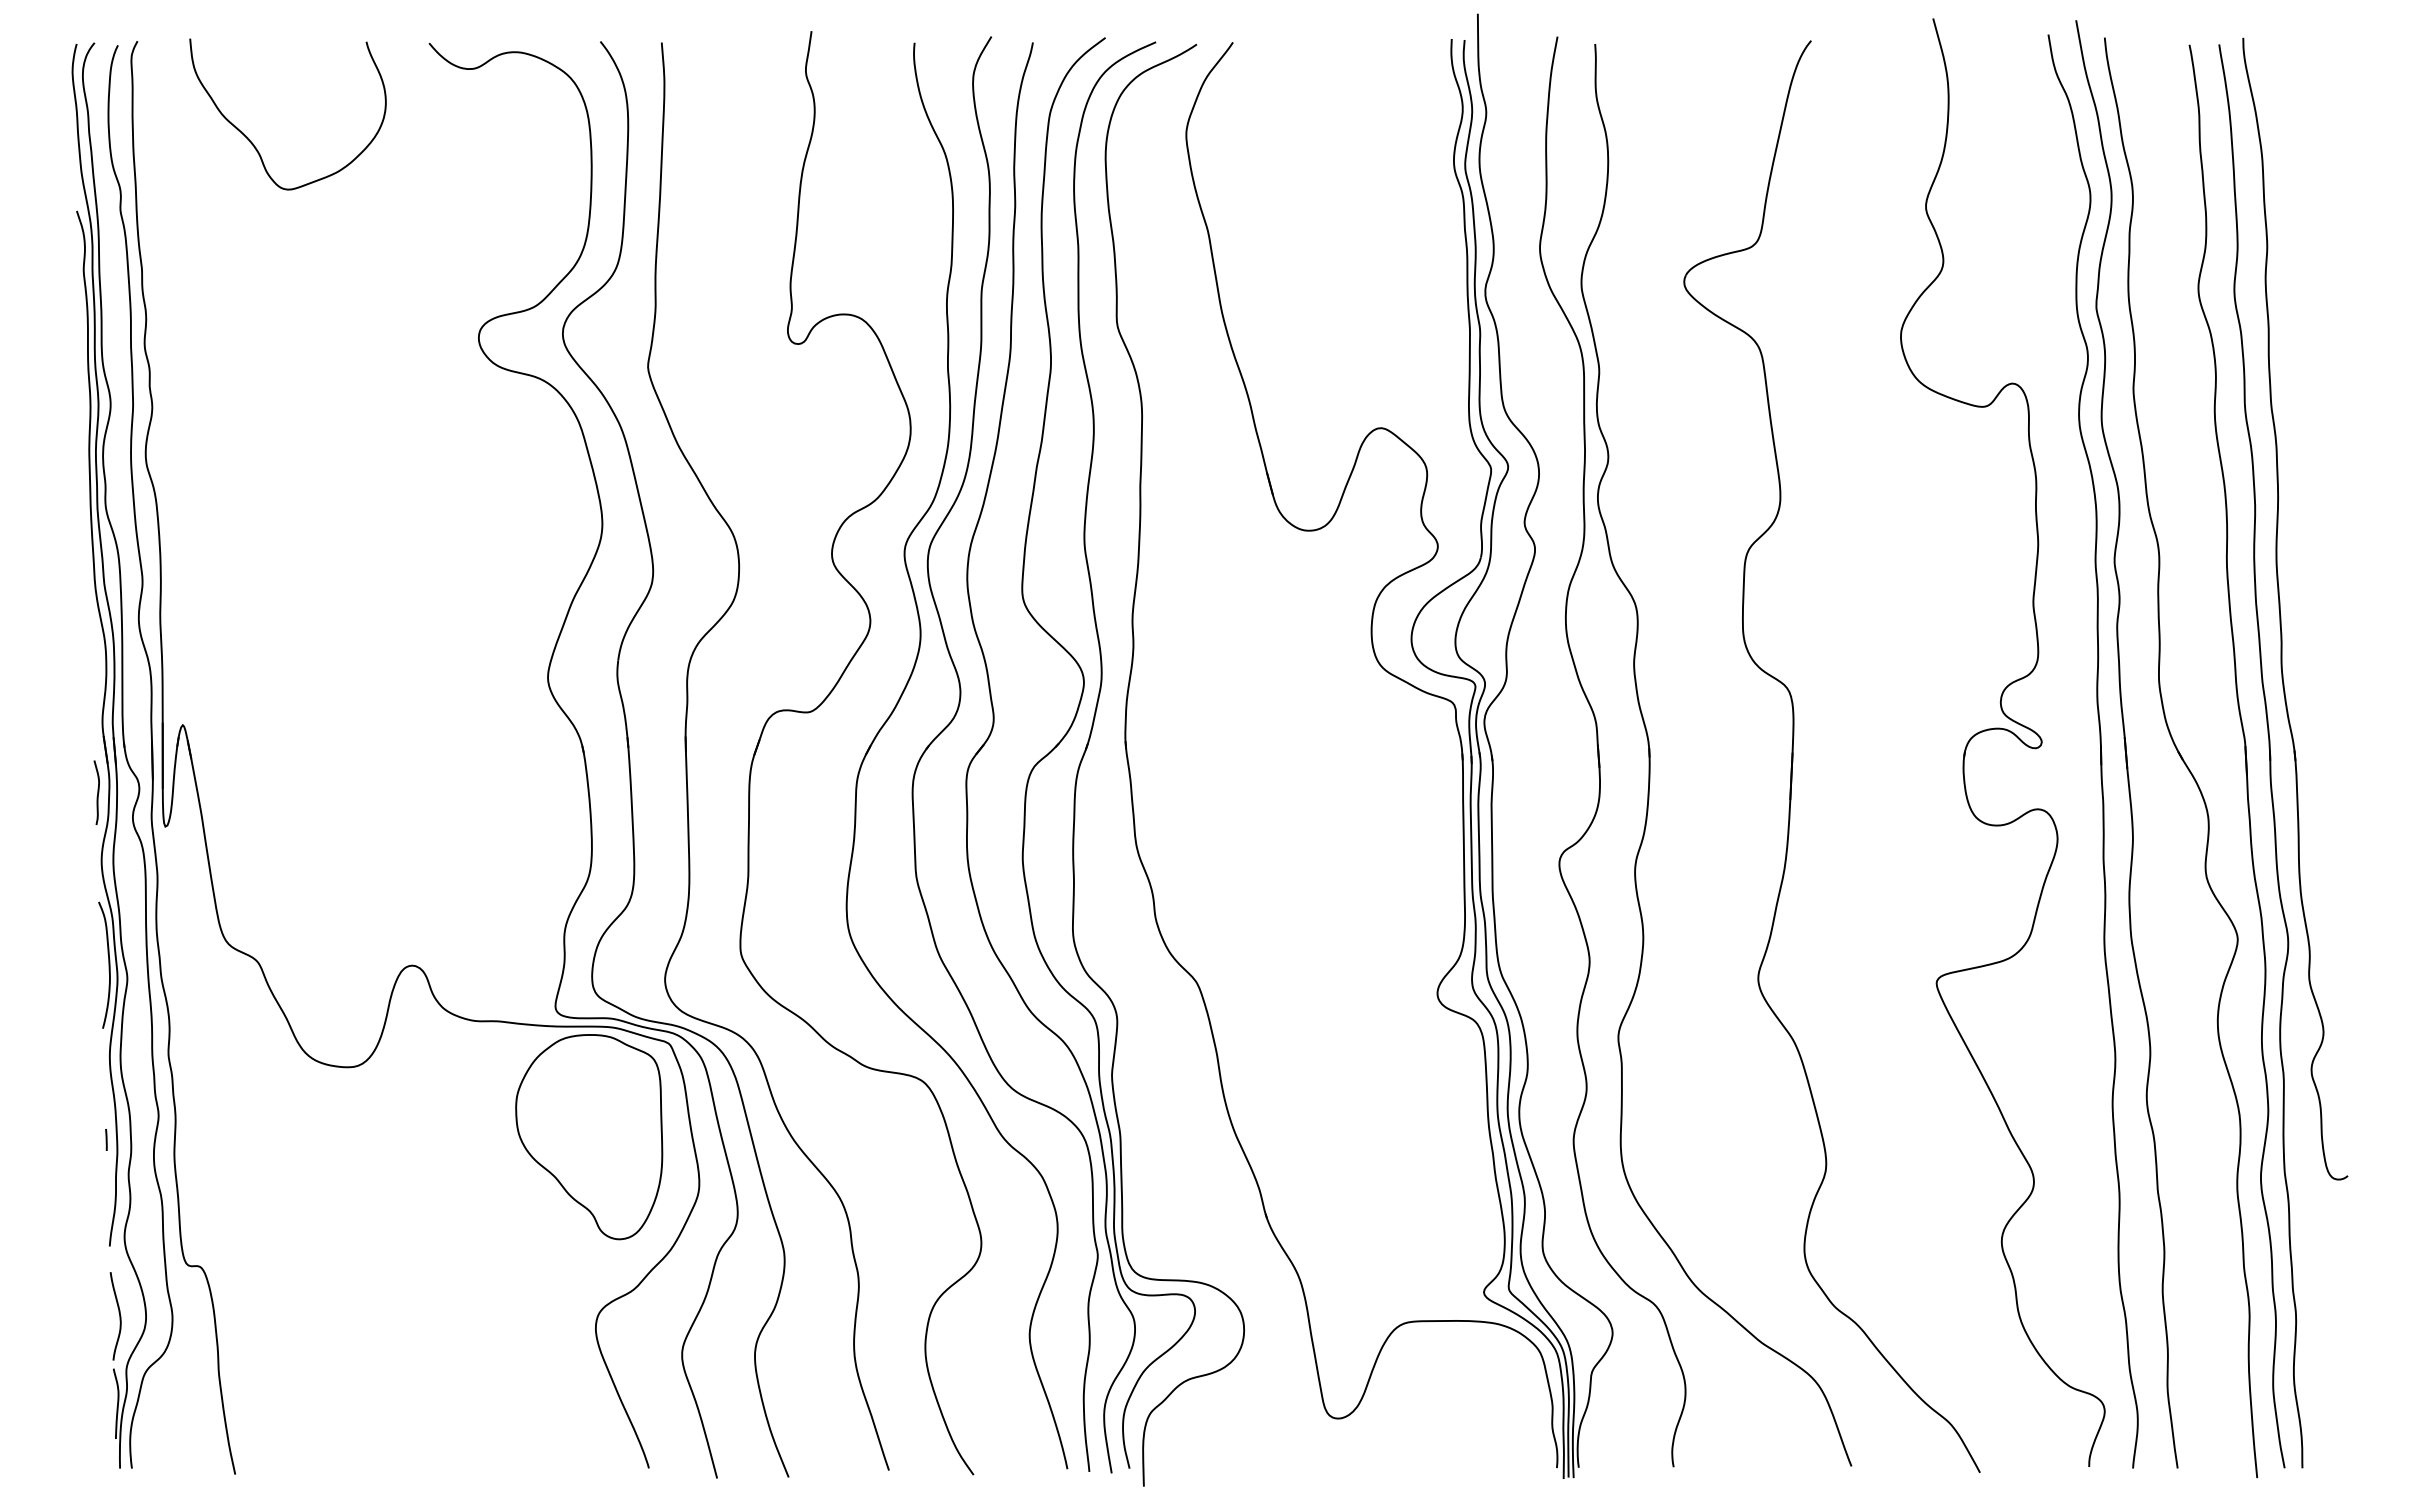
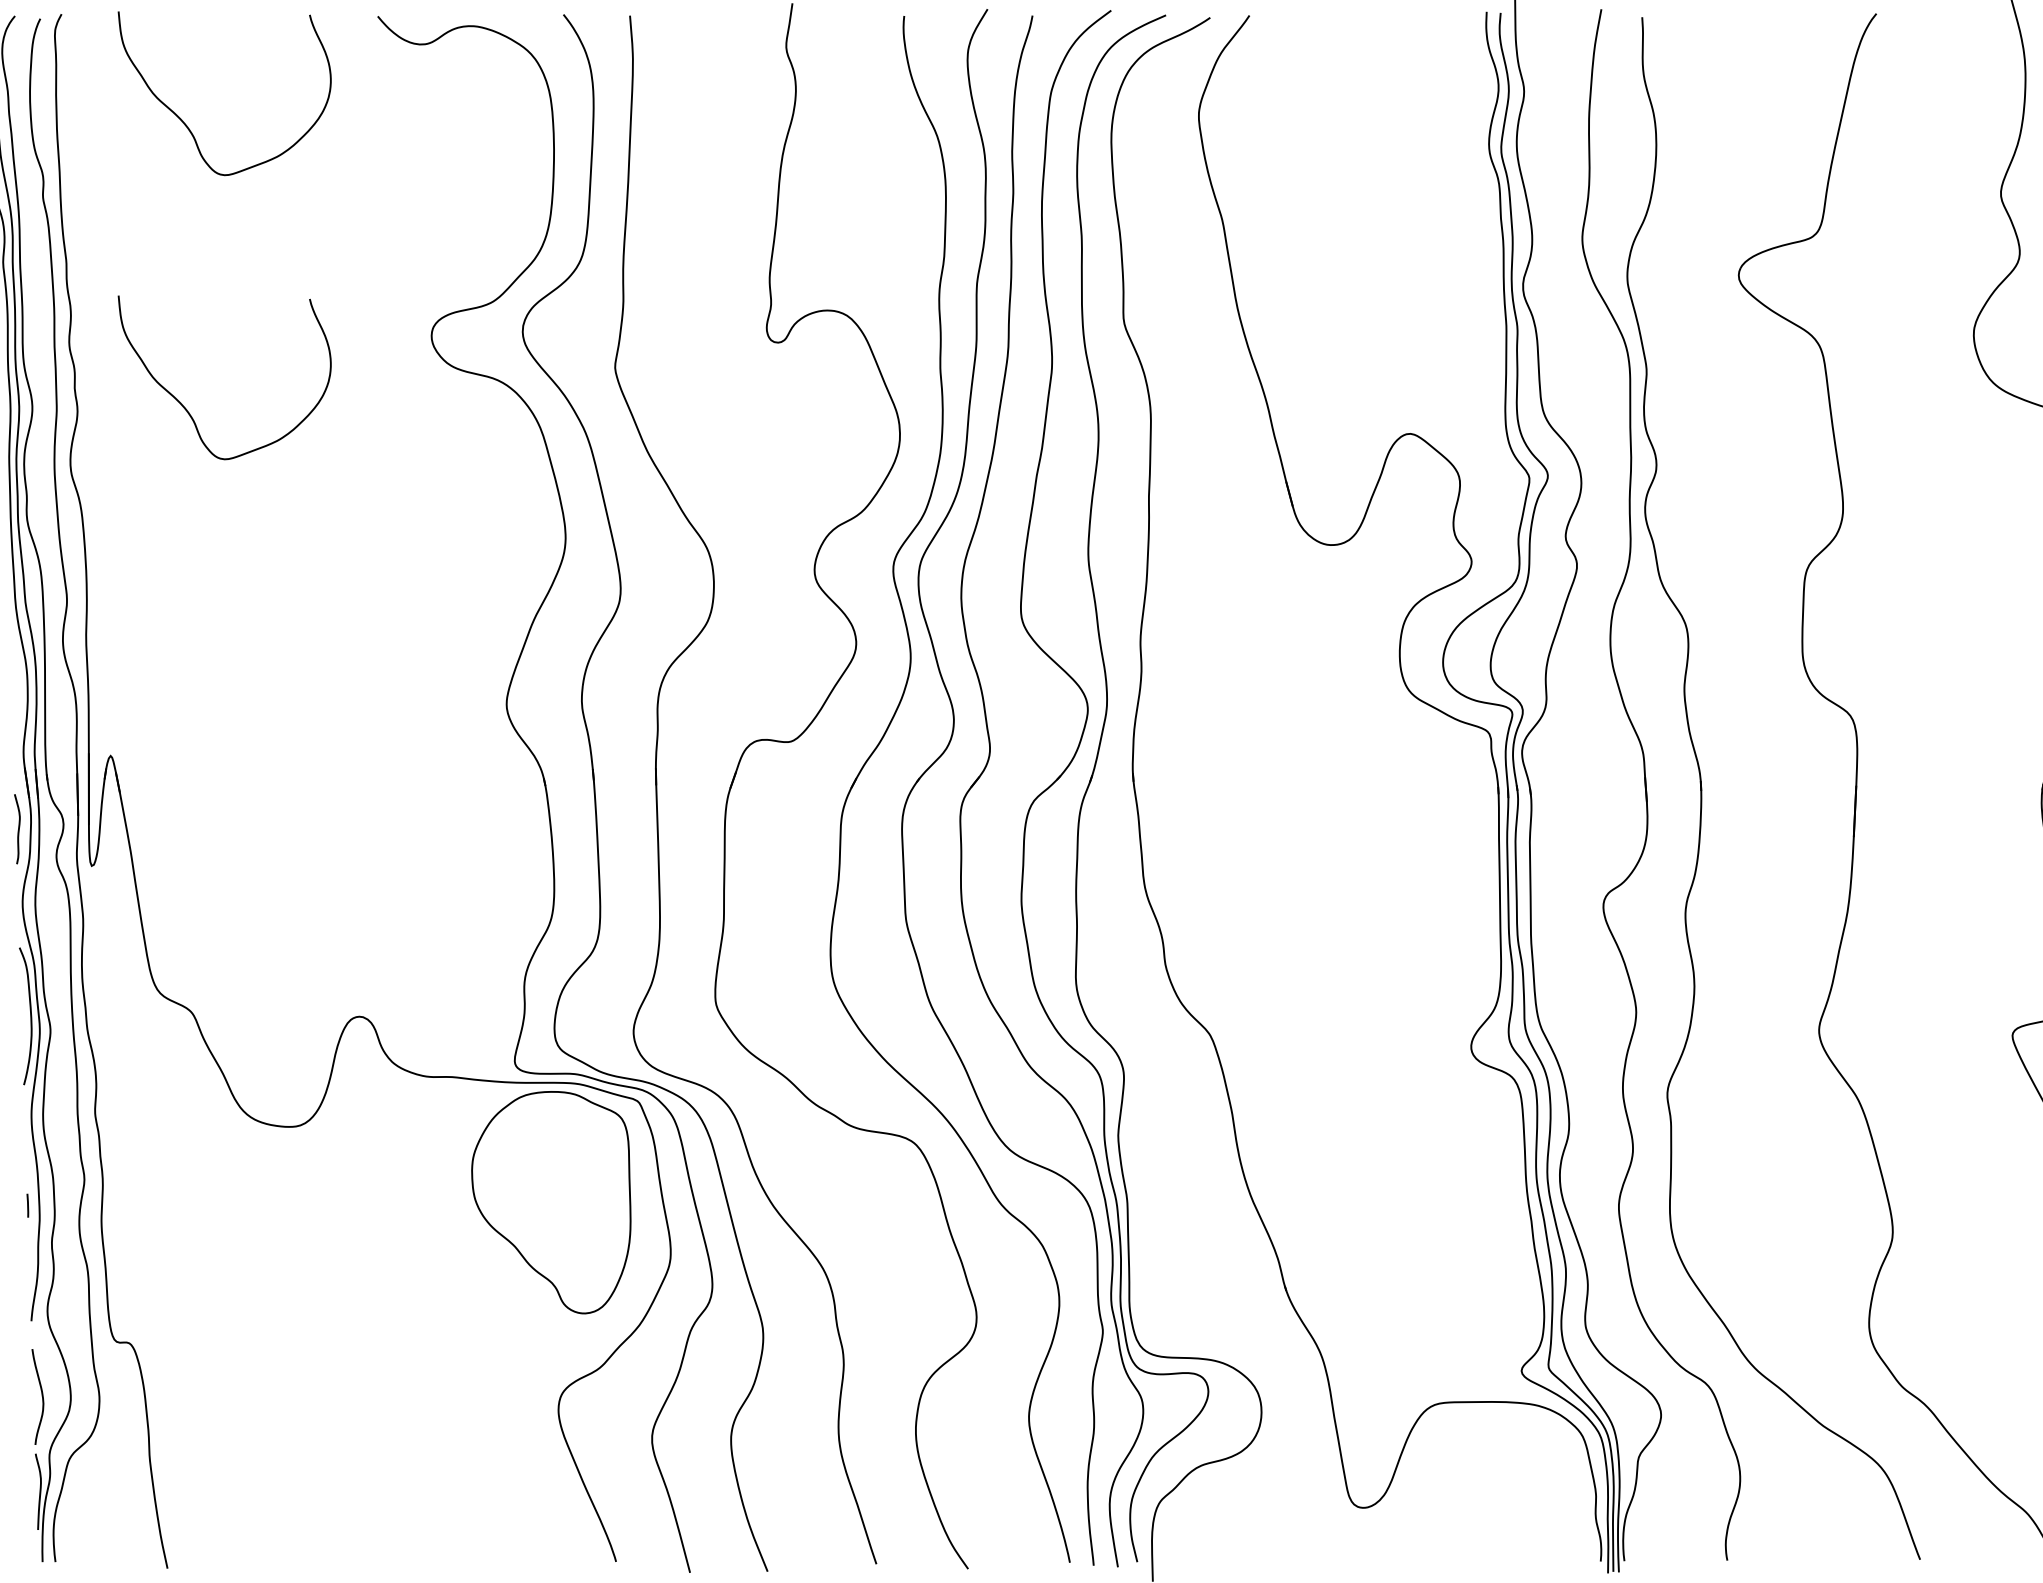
curve: (253, 405) -> (187, 409), added

